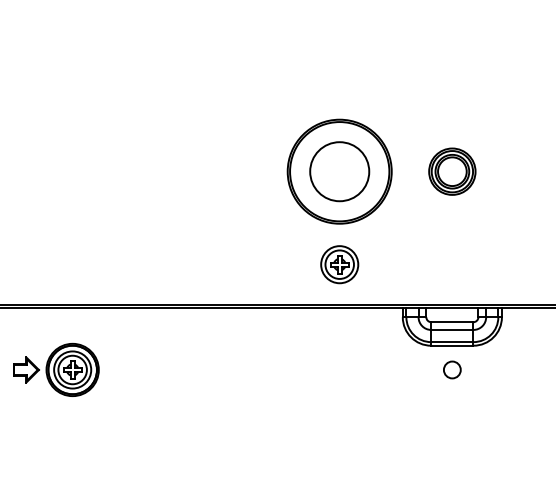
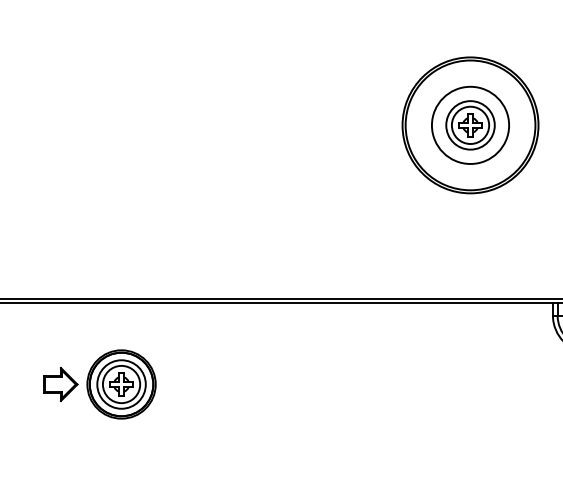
part: (339, 264) -> (470, 125), moved

